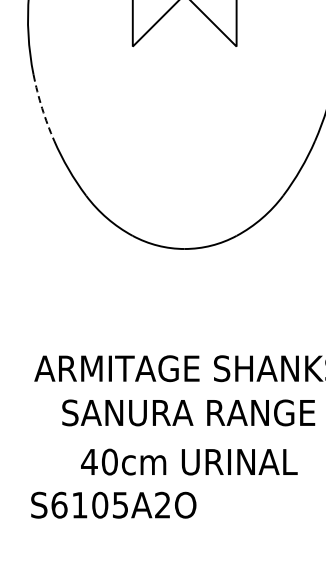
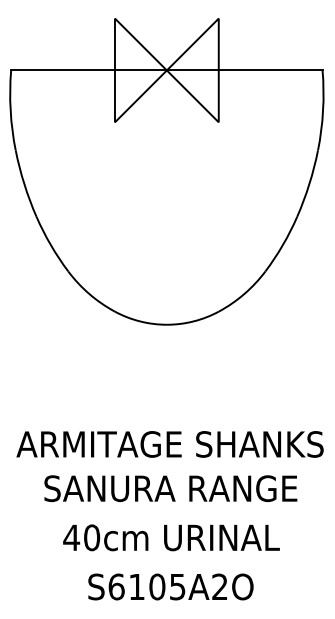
arc: (42, 108) -> (24, 184), dashed -> solid
text: (113, 504) -> (170, 586), moved

